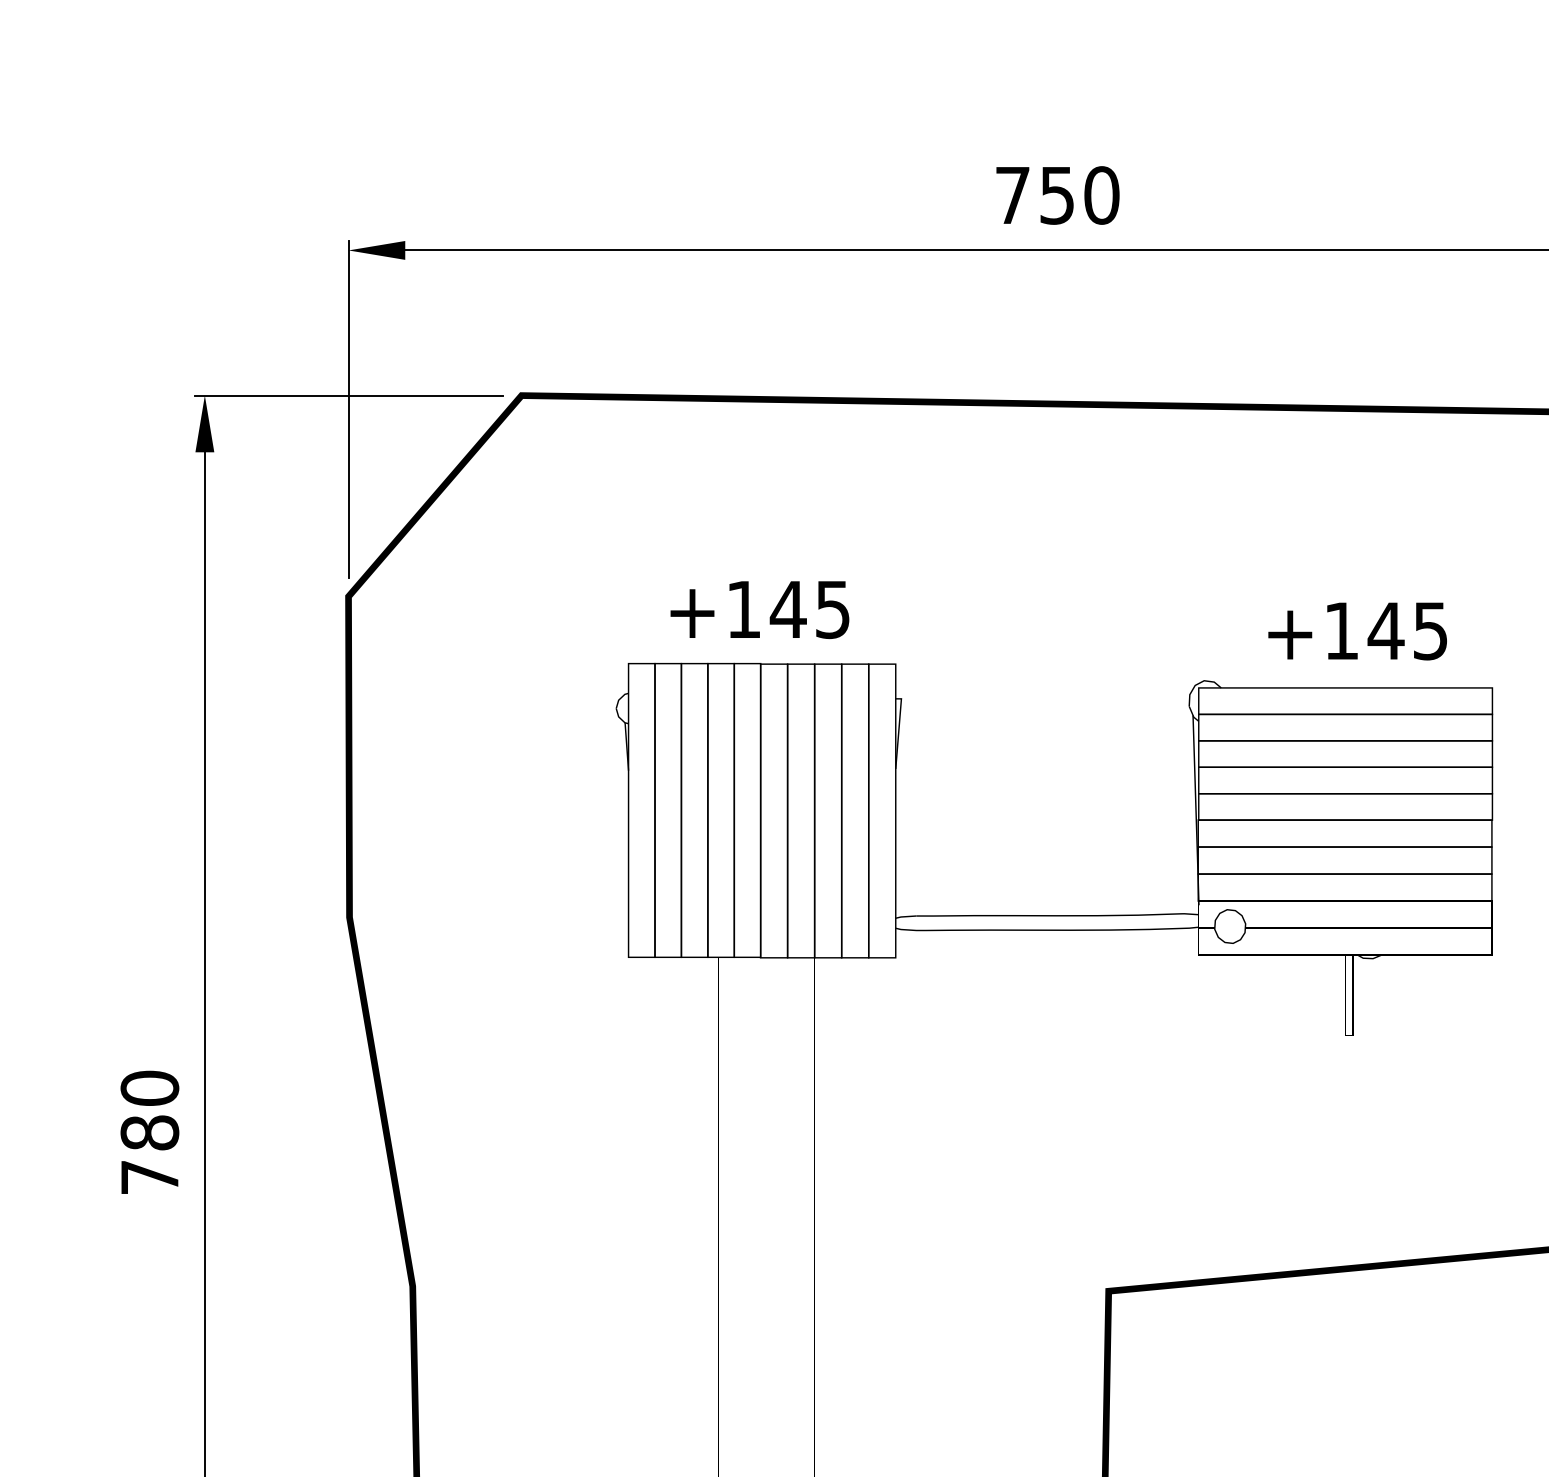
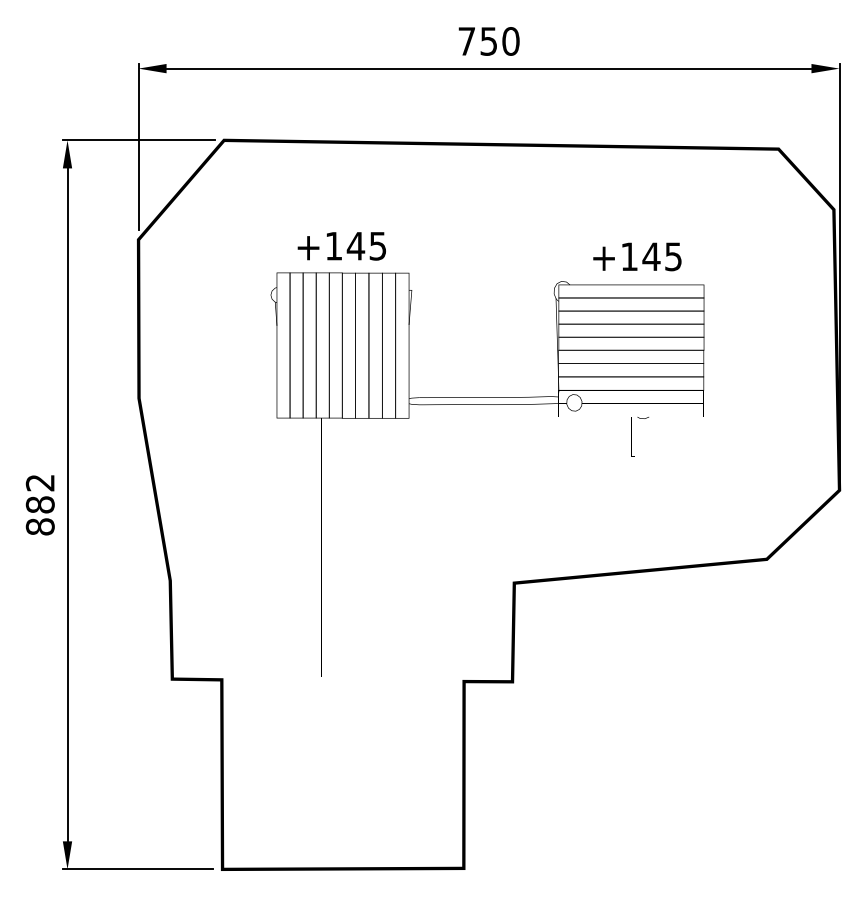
text: (148, 1132) -> (39, 504), 780 -> 882

